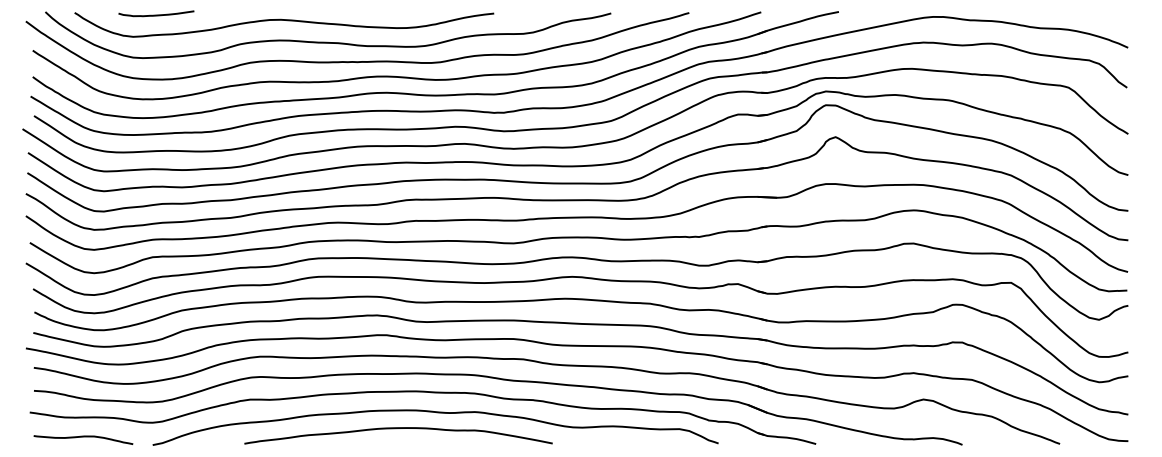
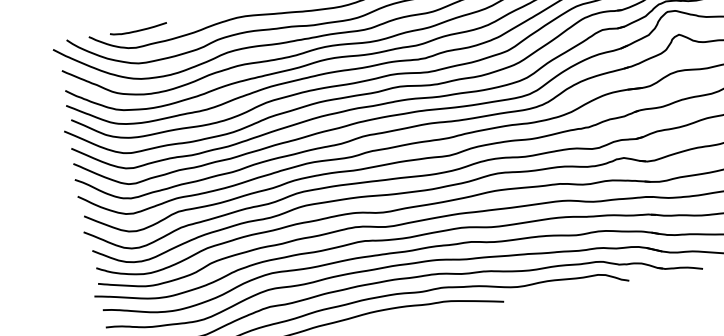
curve: (156, 14) -> (138, 29), moved

